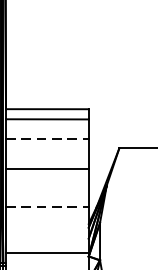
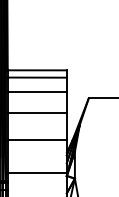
line: (47, 138) -> (37, 91), dashed -> solid
line: (47, 207) -> (37, 140), dashed -> solid

